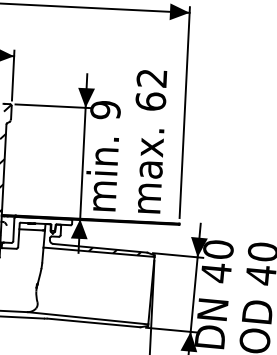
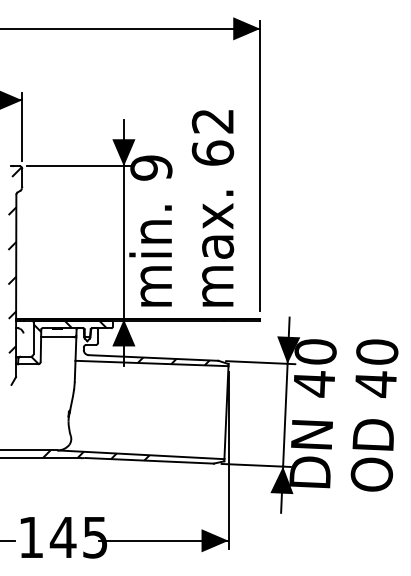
hatch: (39, 234) -> (68, 342), added
hatch: (54, 317) -> (95, 455), added

